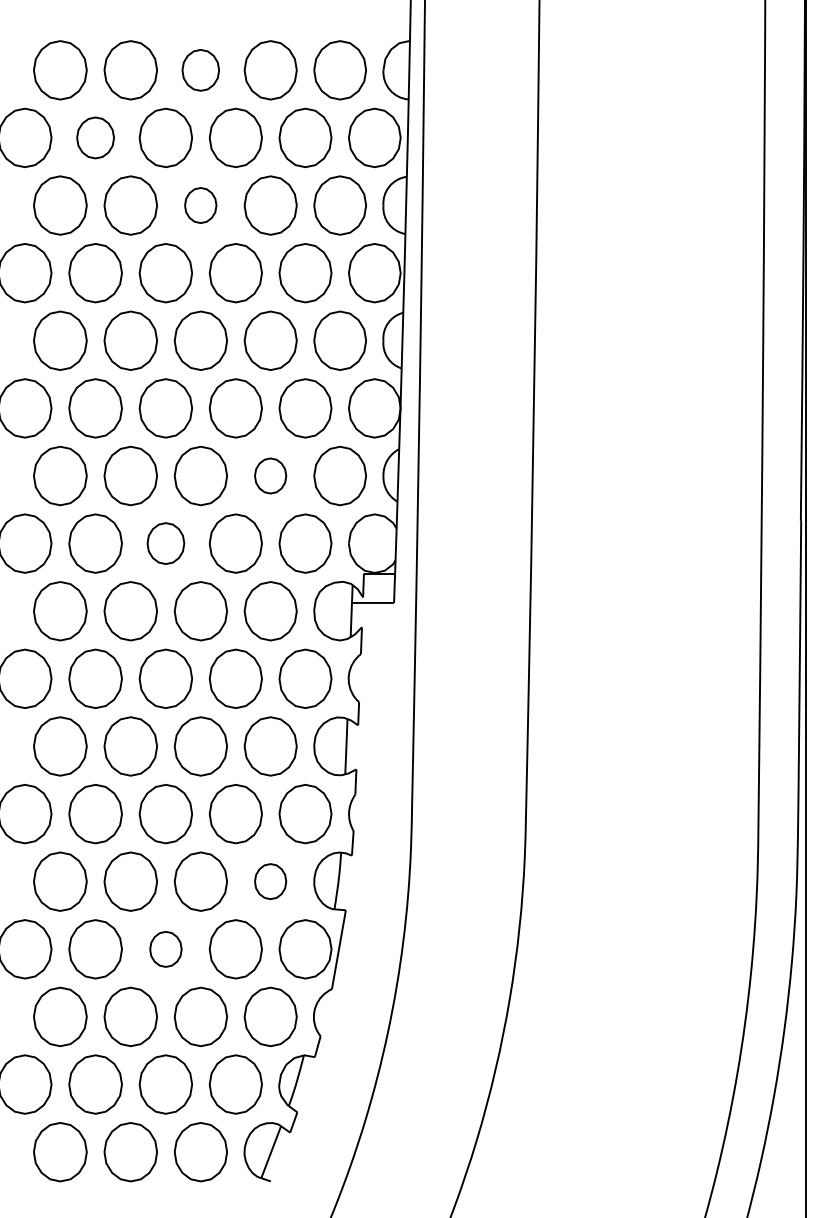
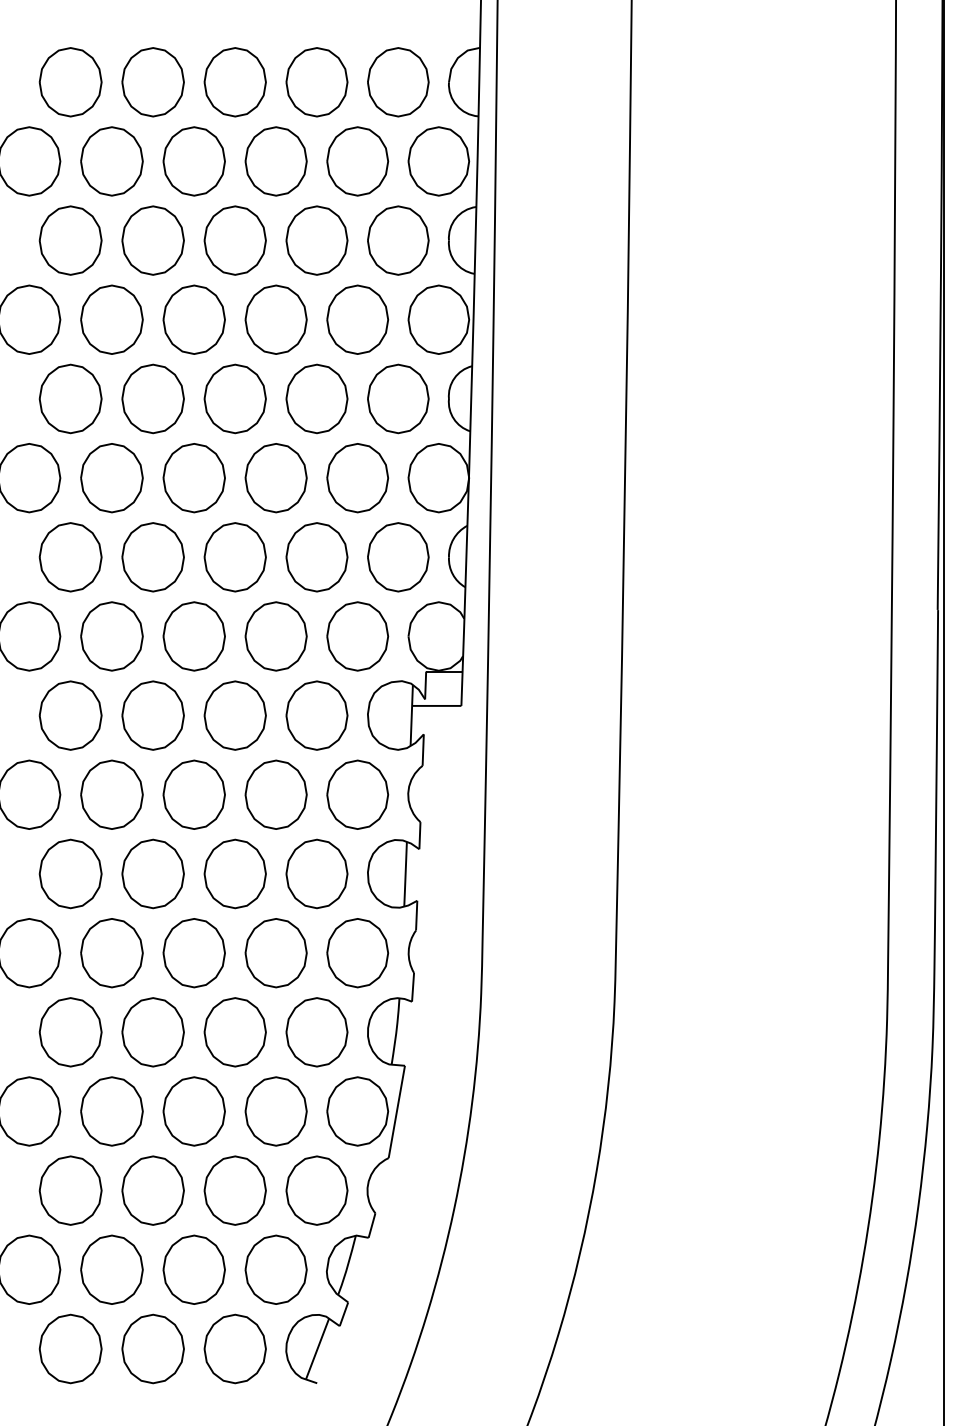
part: (200, 70) -> (234, 82), size x1.43
part: (95, 137) -> (111, 160), size x1.43
part: (200, 205) -> (234, 240), size x1.67
part: (270, 475) -> (316, 556), size x1.67
part: (165, 543) -> (193, 636), size x1.43
part: (270, 881) -> (316, 1032), size x1.67
part: (165, 949) -> (193, 1111), size x1.67

